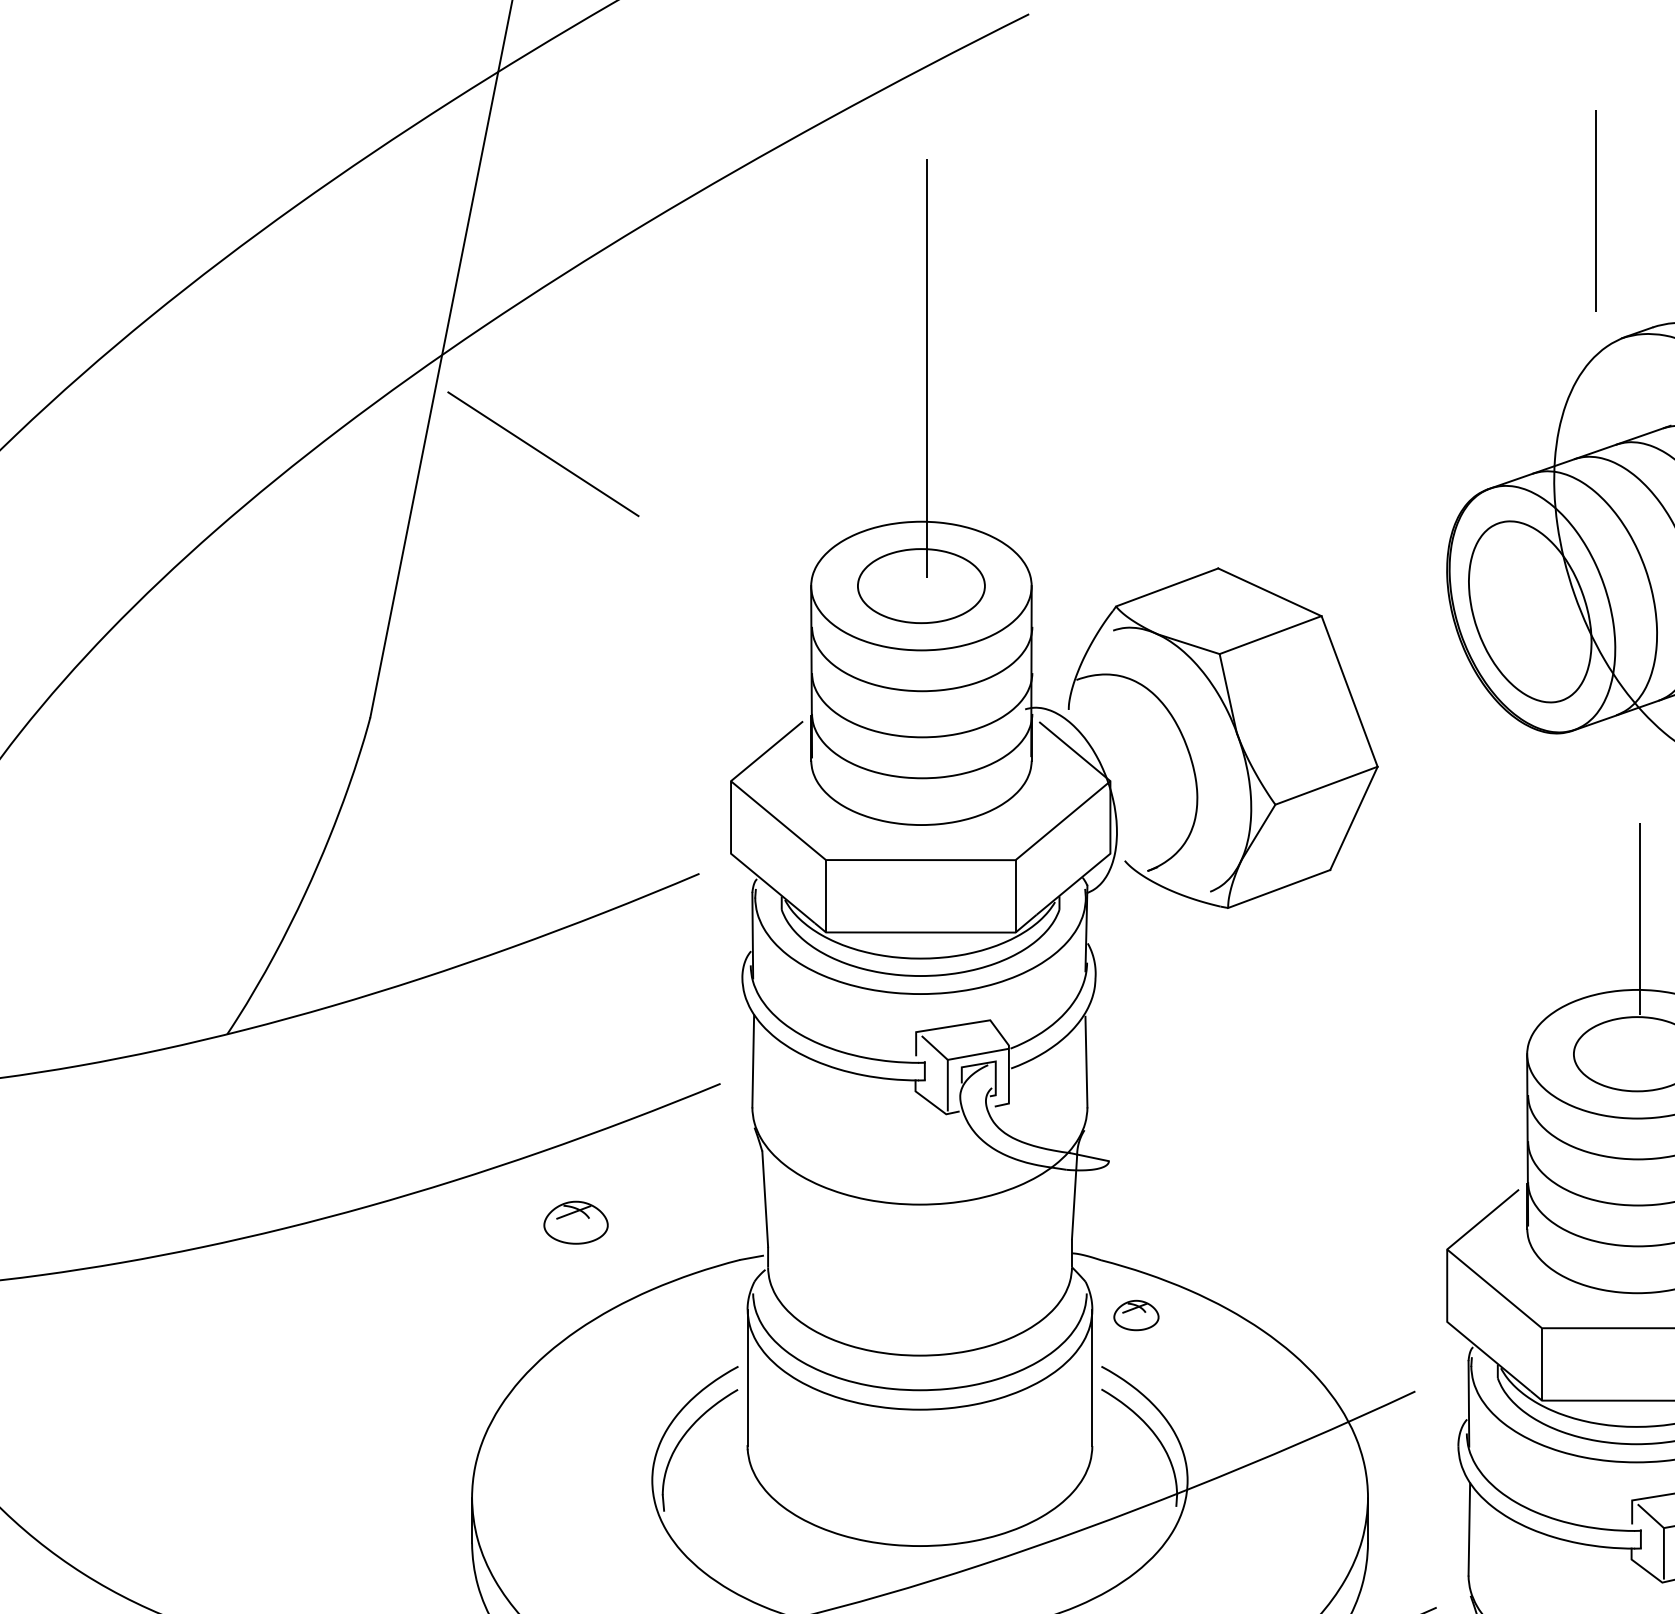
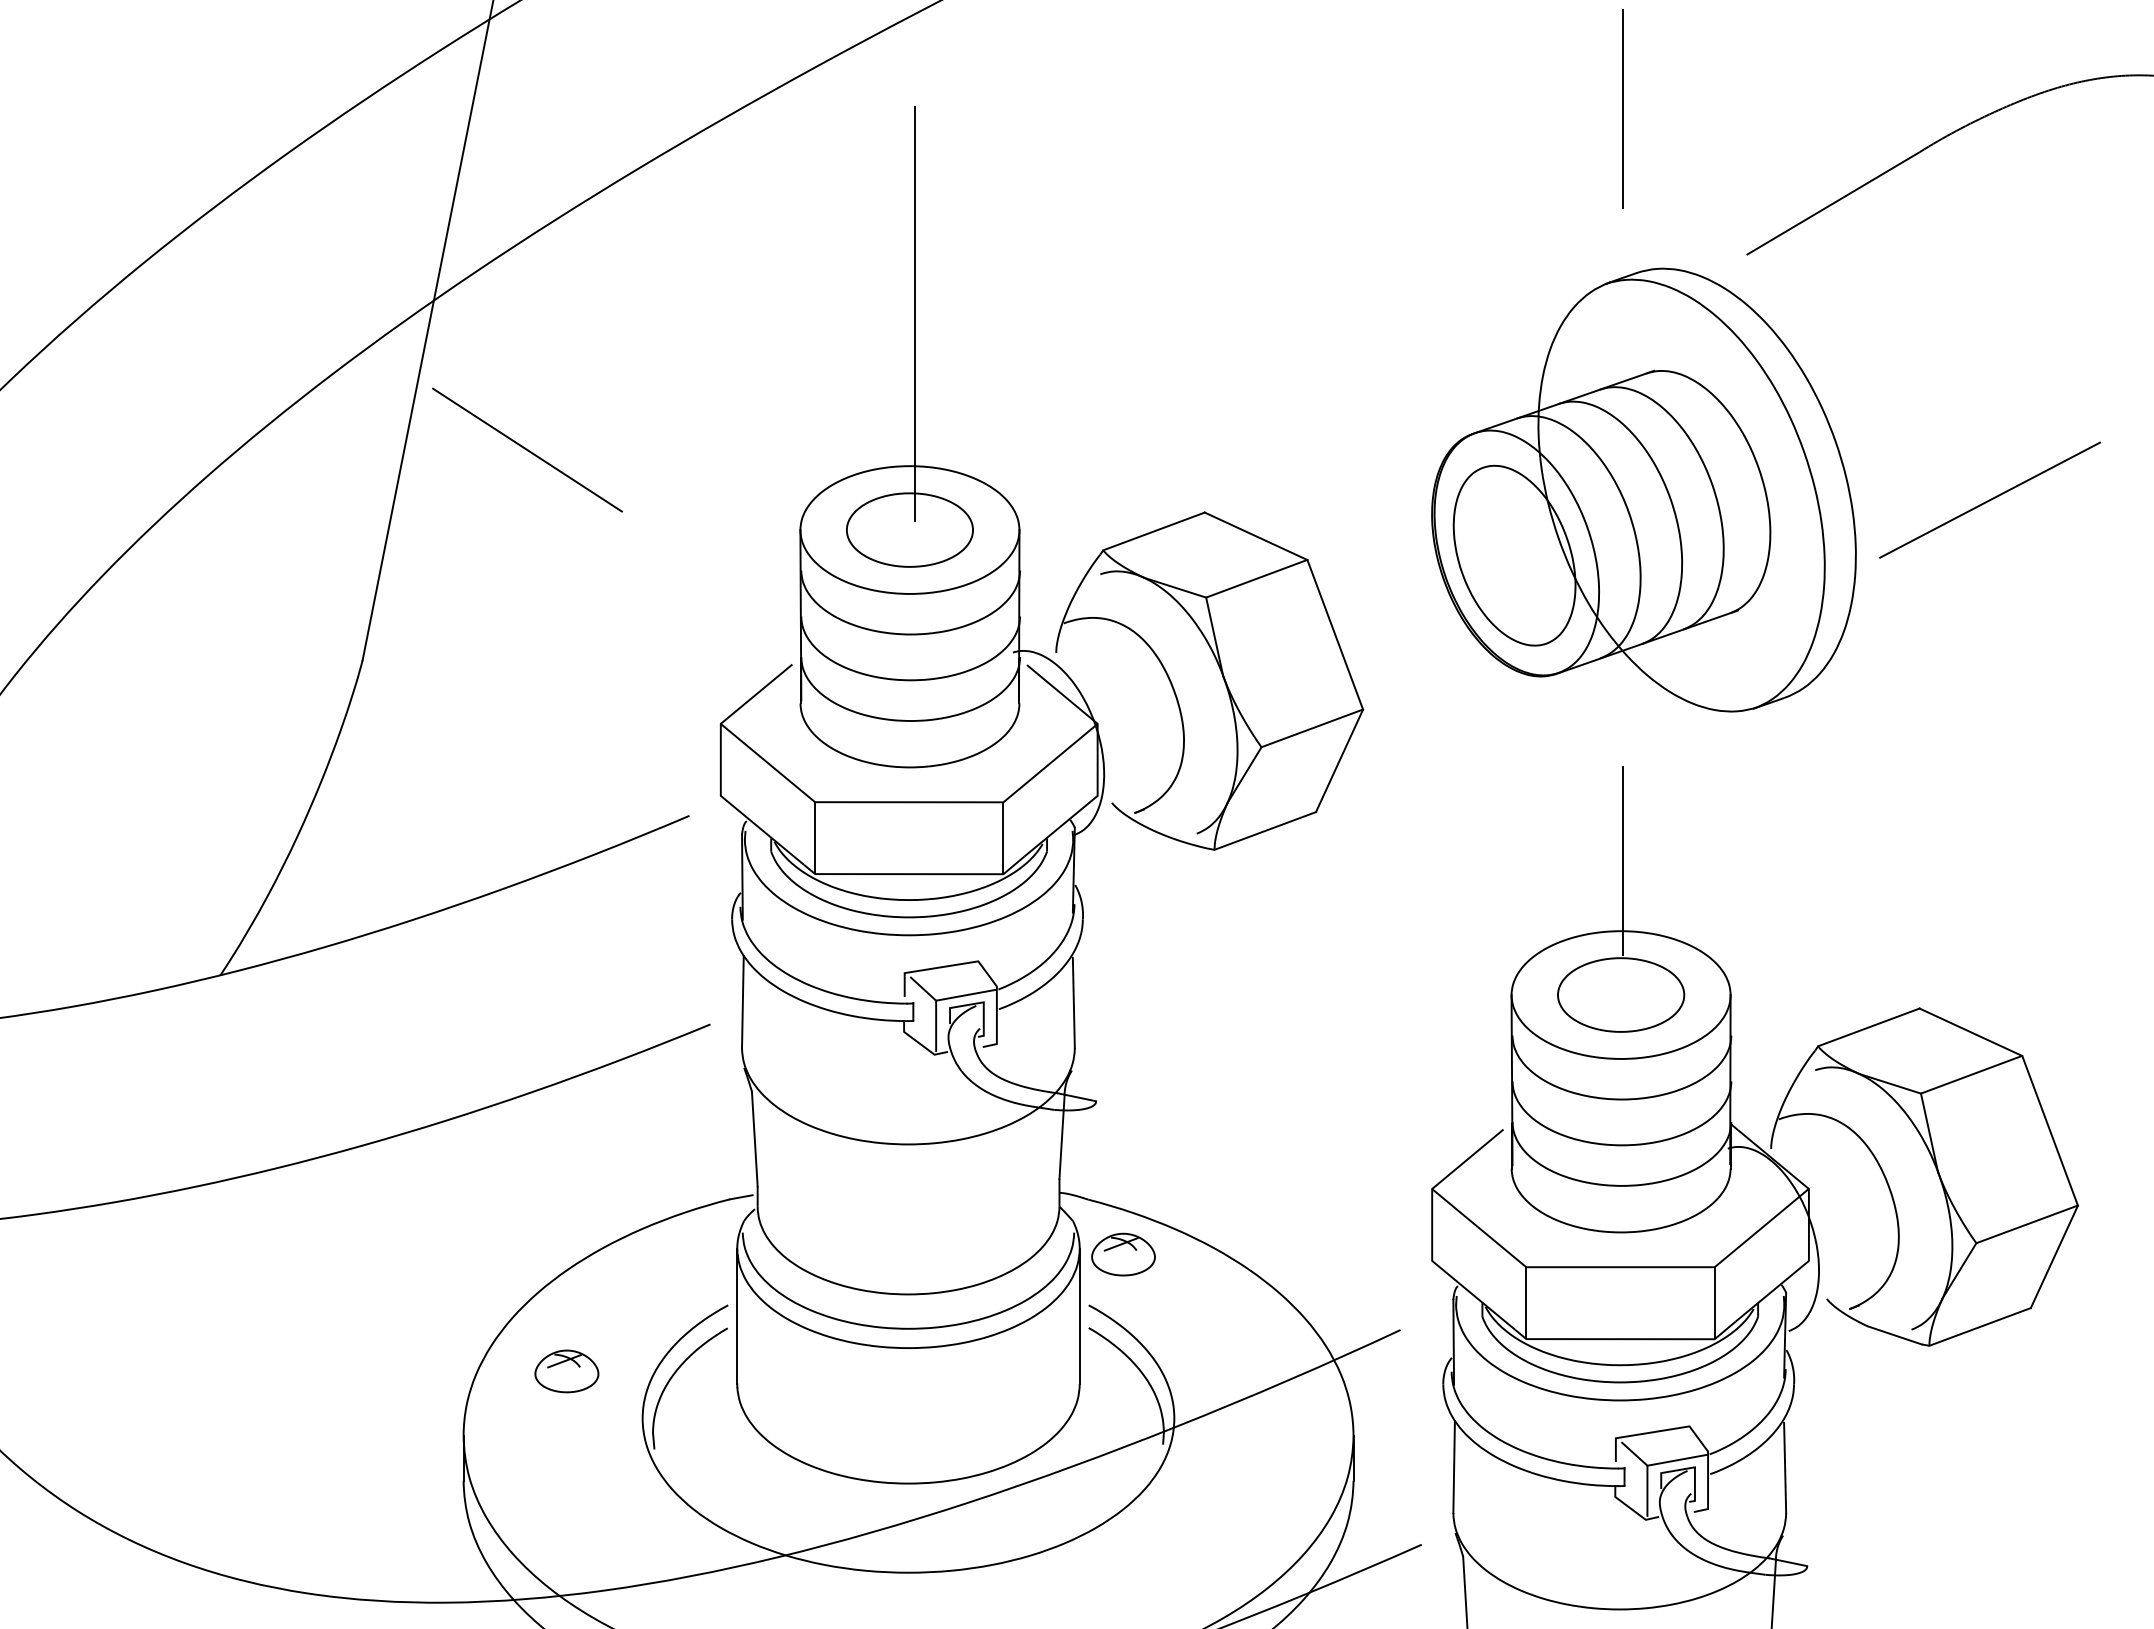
line: (1594, 210) -> (1622, 108), moved
line: (543, 453) -> (527, 449), moved
part: (575, 1222) -> (566, 1371), moved
part: (1136, 1315) -> (1123, 1254), size x1.43

